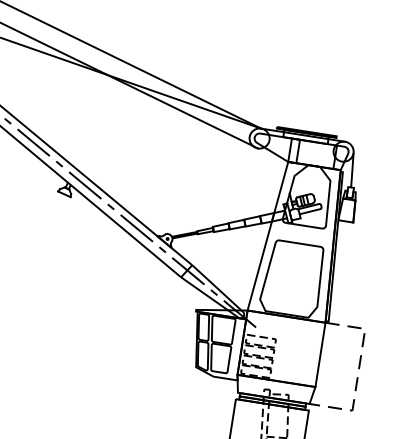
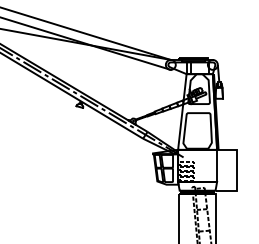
line: (357, 372) -> (236, 171), dashed -> solid

